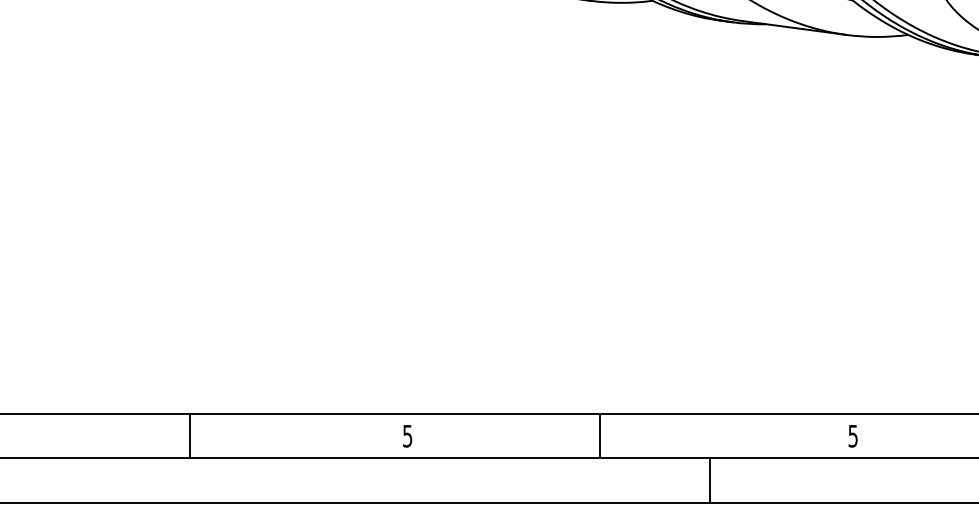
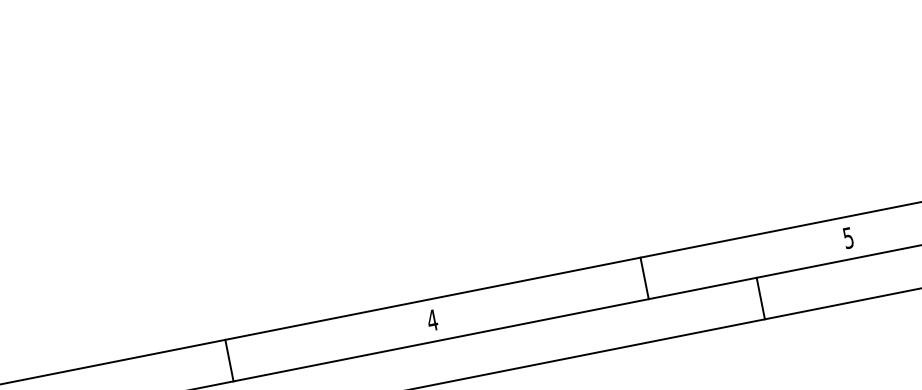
line: (599, 435) -> (644, 277), moved
text: (407, 436) -> (432, 320), 5 -> 4
line: (710, 480) -> (760, 298), moved

